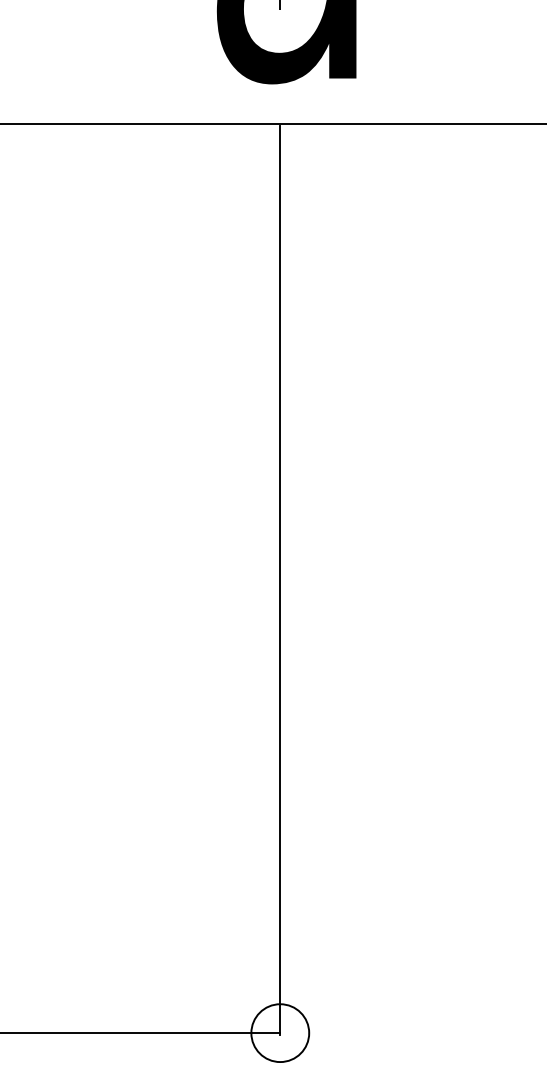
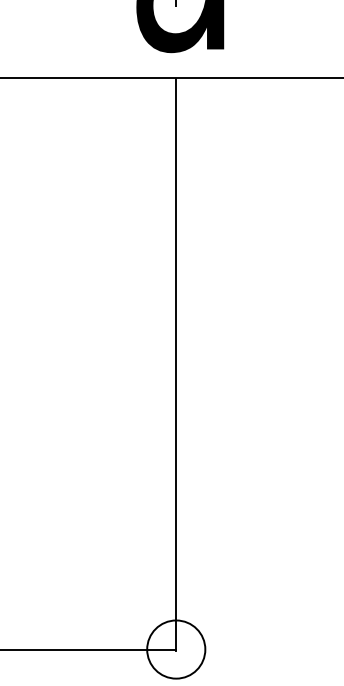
circle: (280, 1033) -> (176, 649), size x1.6

